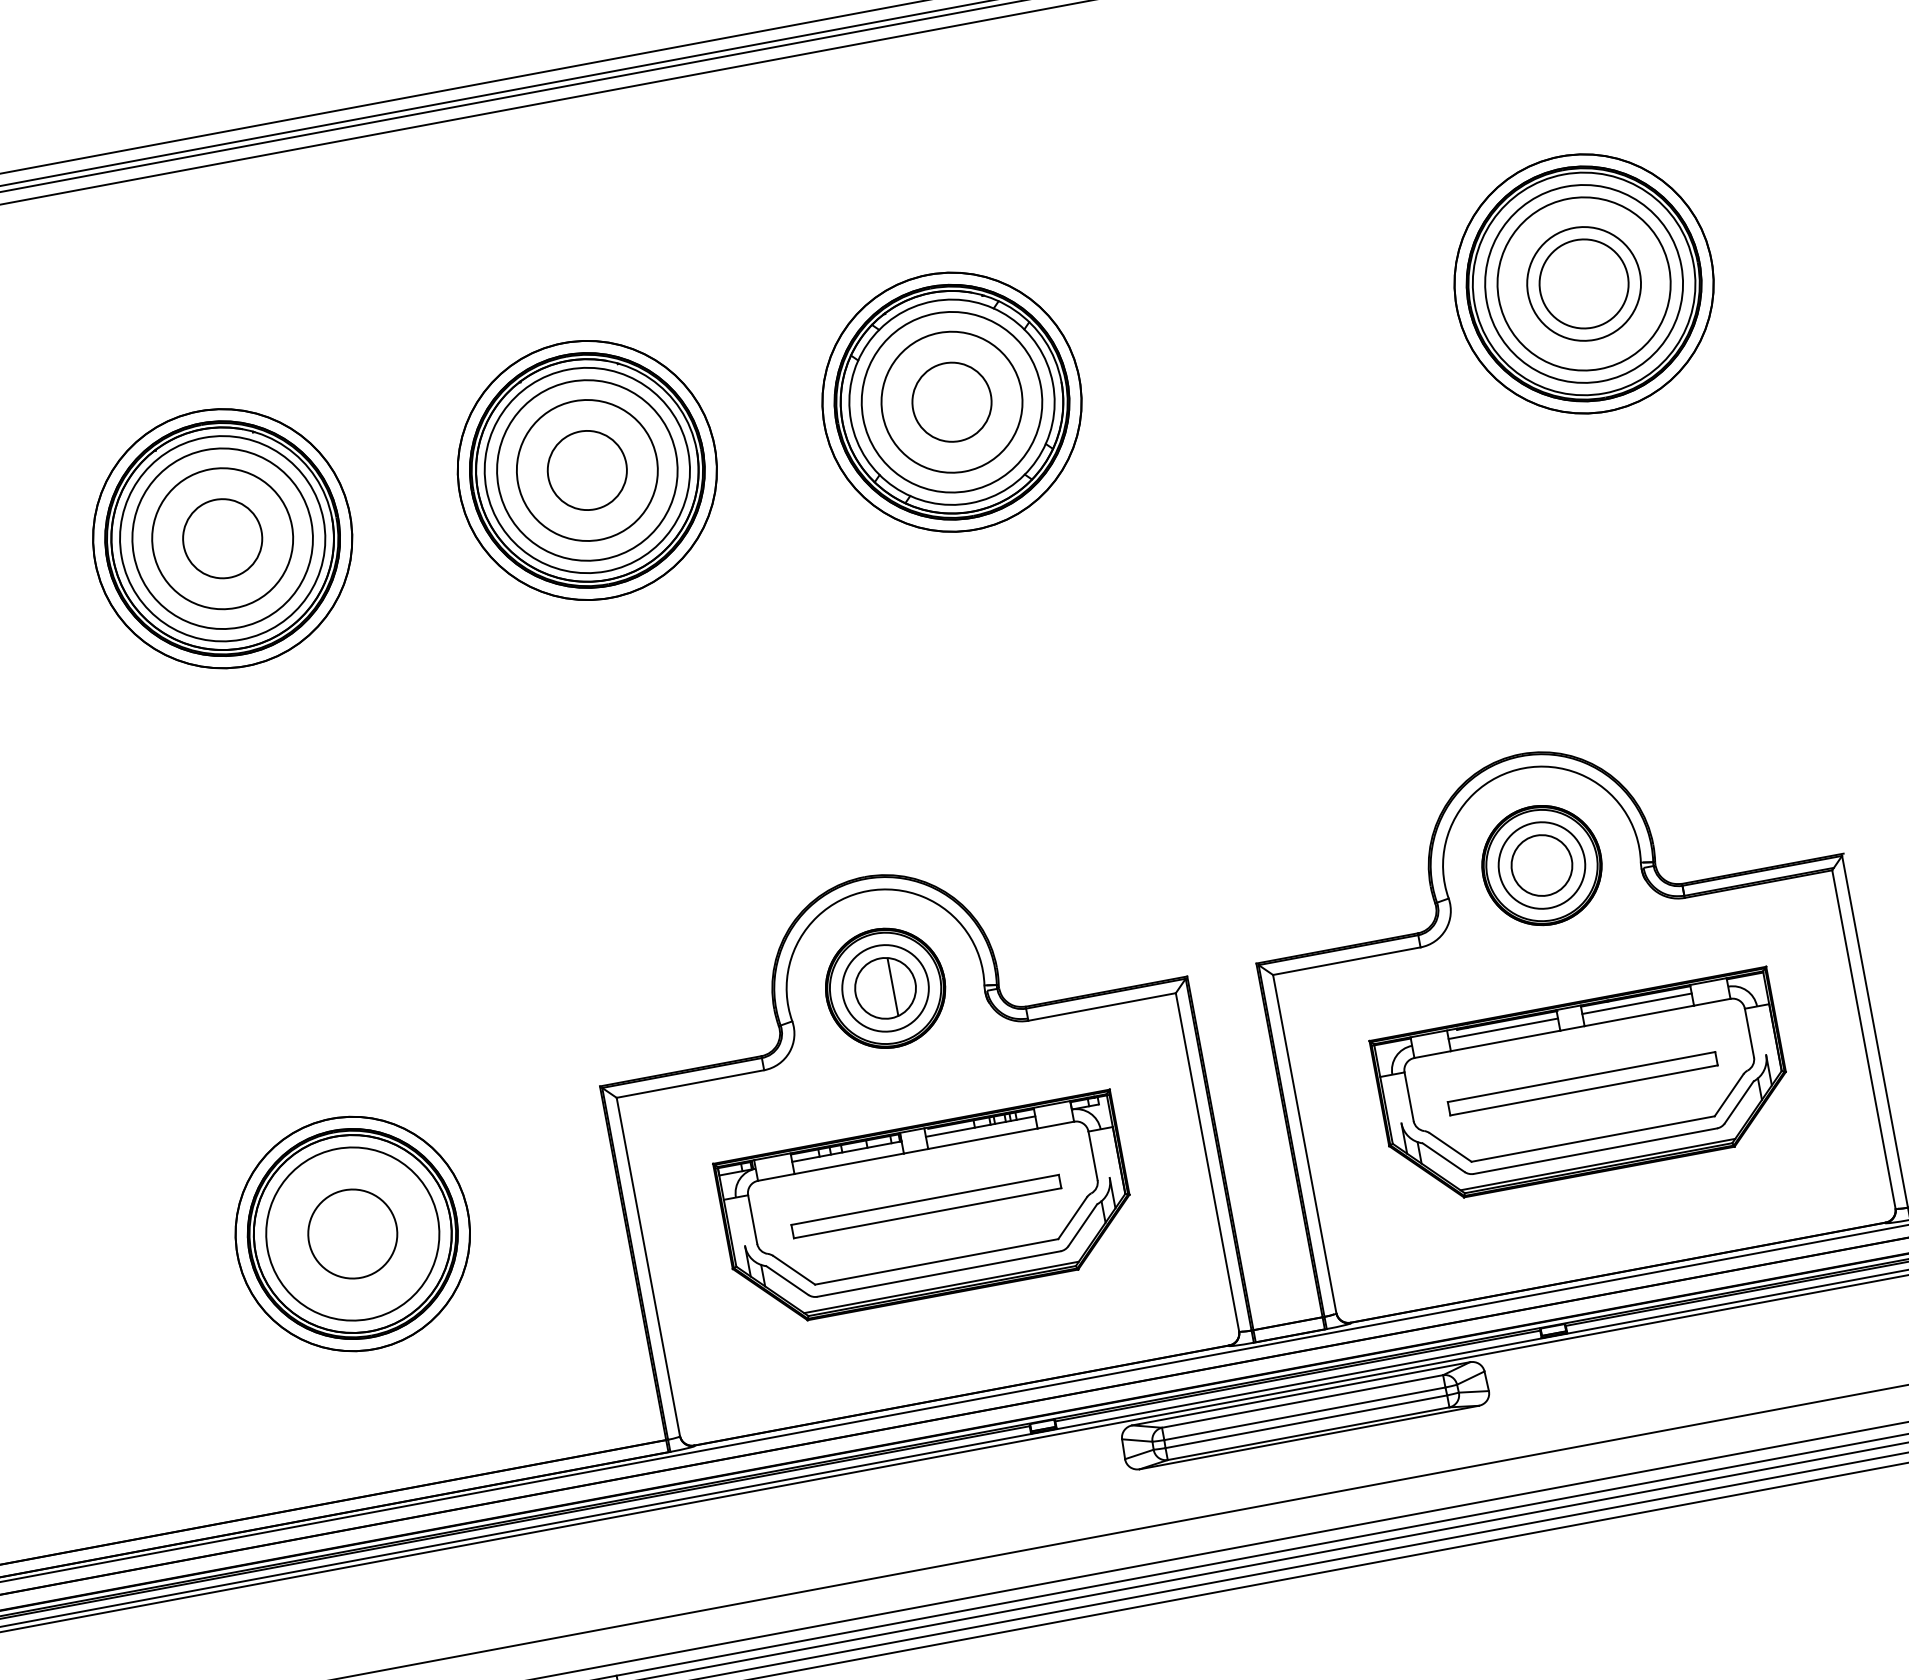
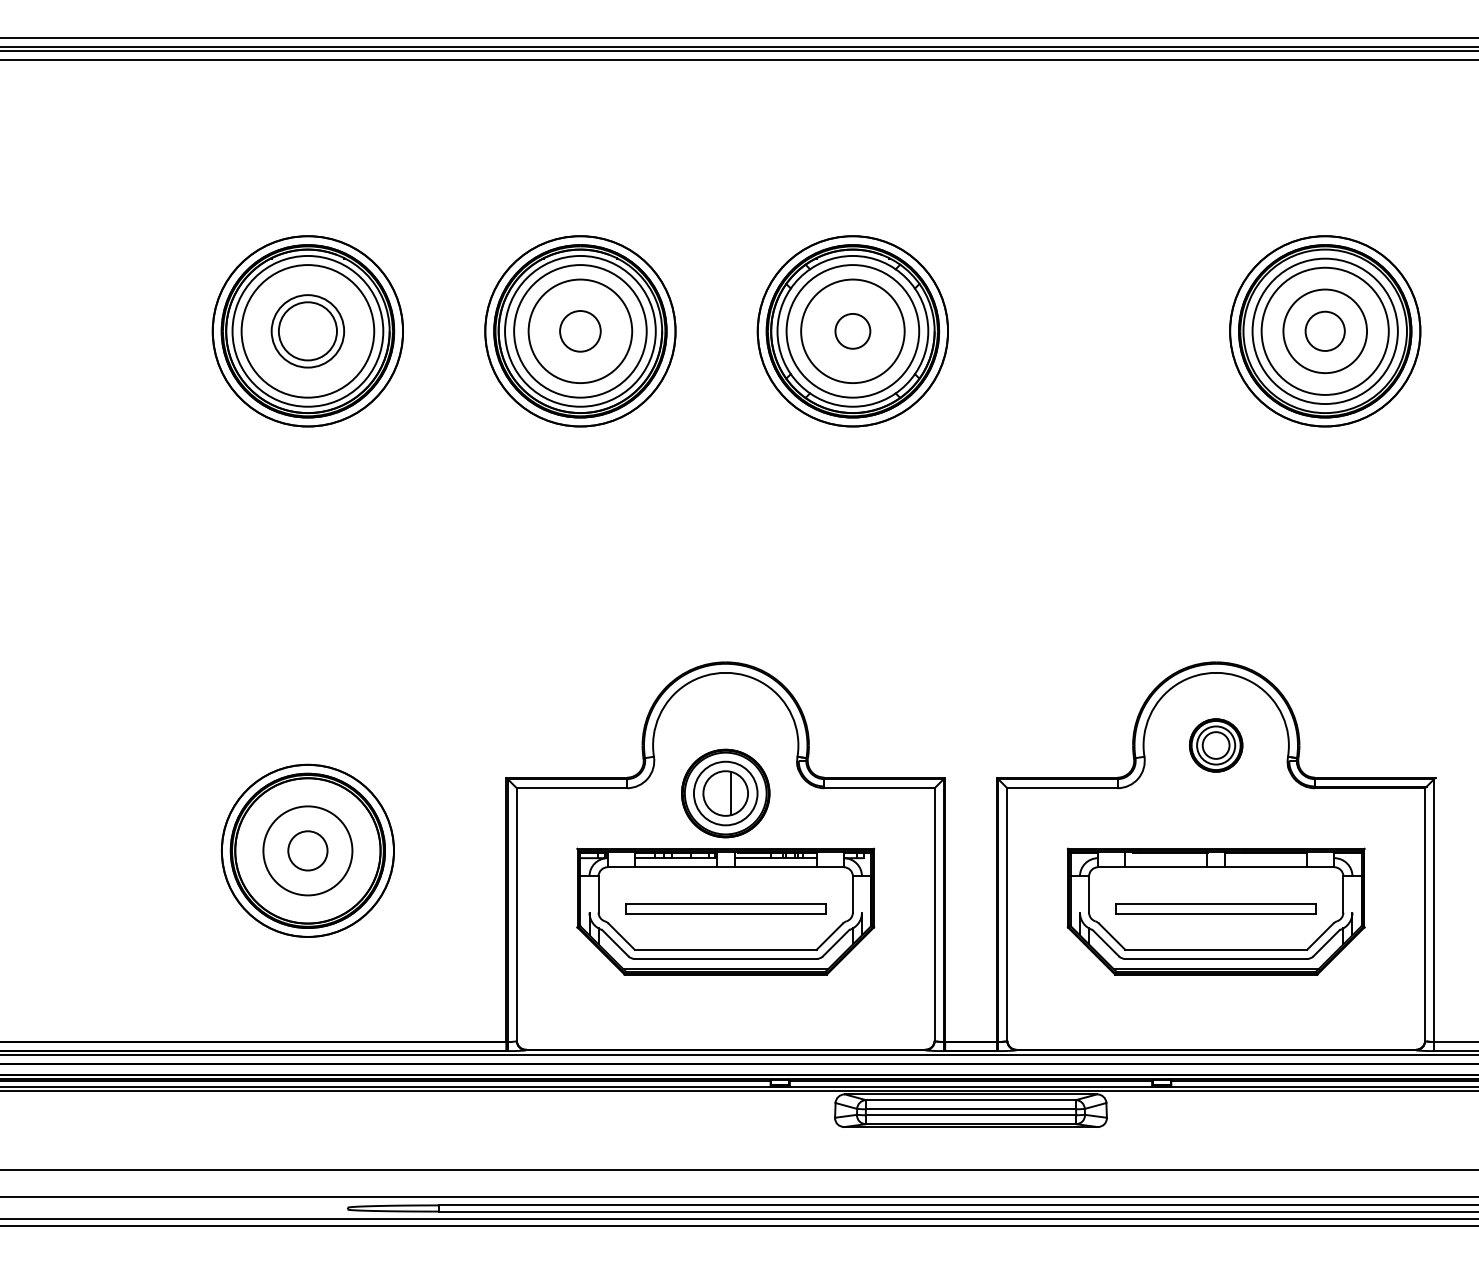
circle: (1583, 284) -> (1324, 331), size x0.6
circle: (951, 402) -> (852, 331), size x0.6
circle: (587, 470) -> (580, 331), size x0.7
circle: (222, 539) -> (307, 331), size x0.7
part: (1540, 865) -> (1215, 745), size x0.6
part: (885, 988) -> (725, 793), moved
line: (1637, 1004) -> (1266, 858), removed
line: (1503, 1029) -> (1166, 858), removed
circle: (352, 1233) -> (307, 850), size x0.6
circle: (352, 1233) -> (307, 850), size x0.7

